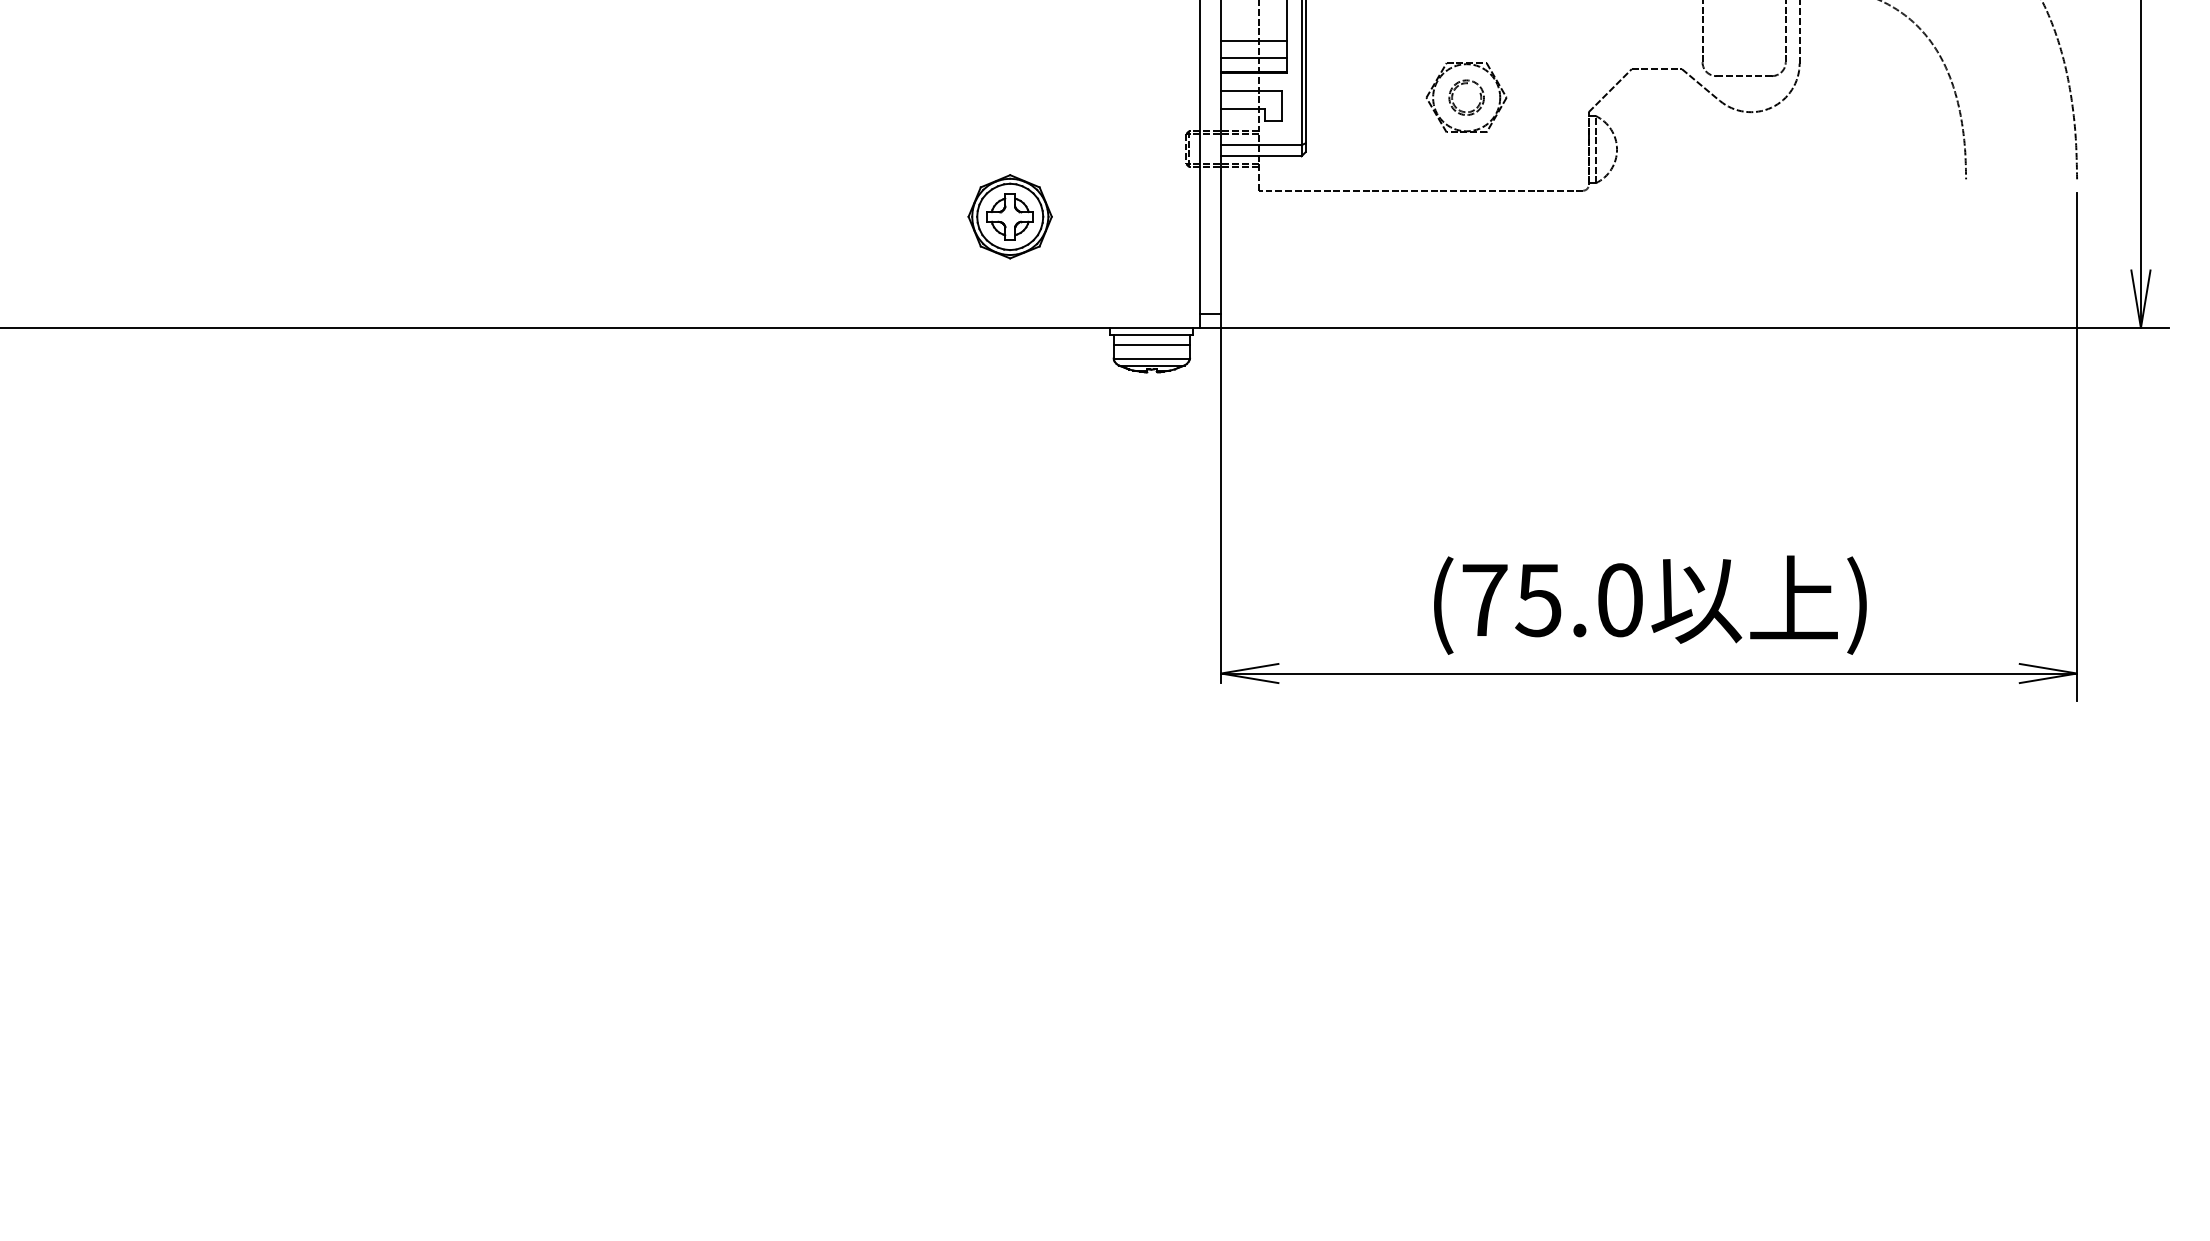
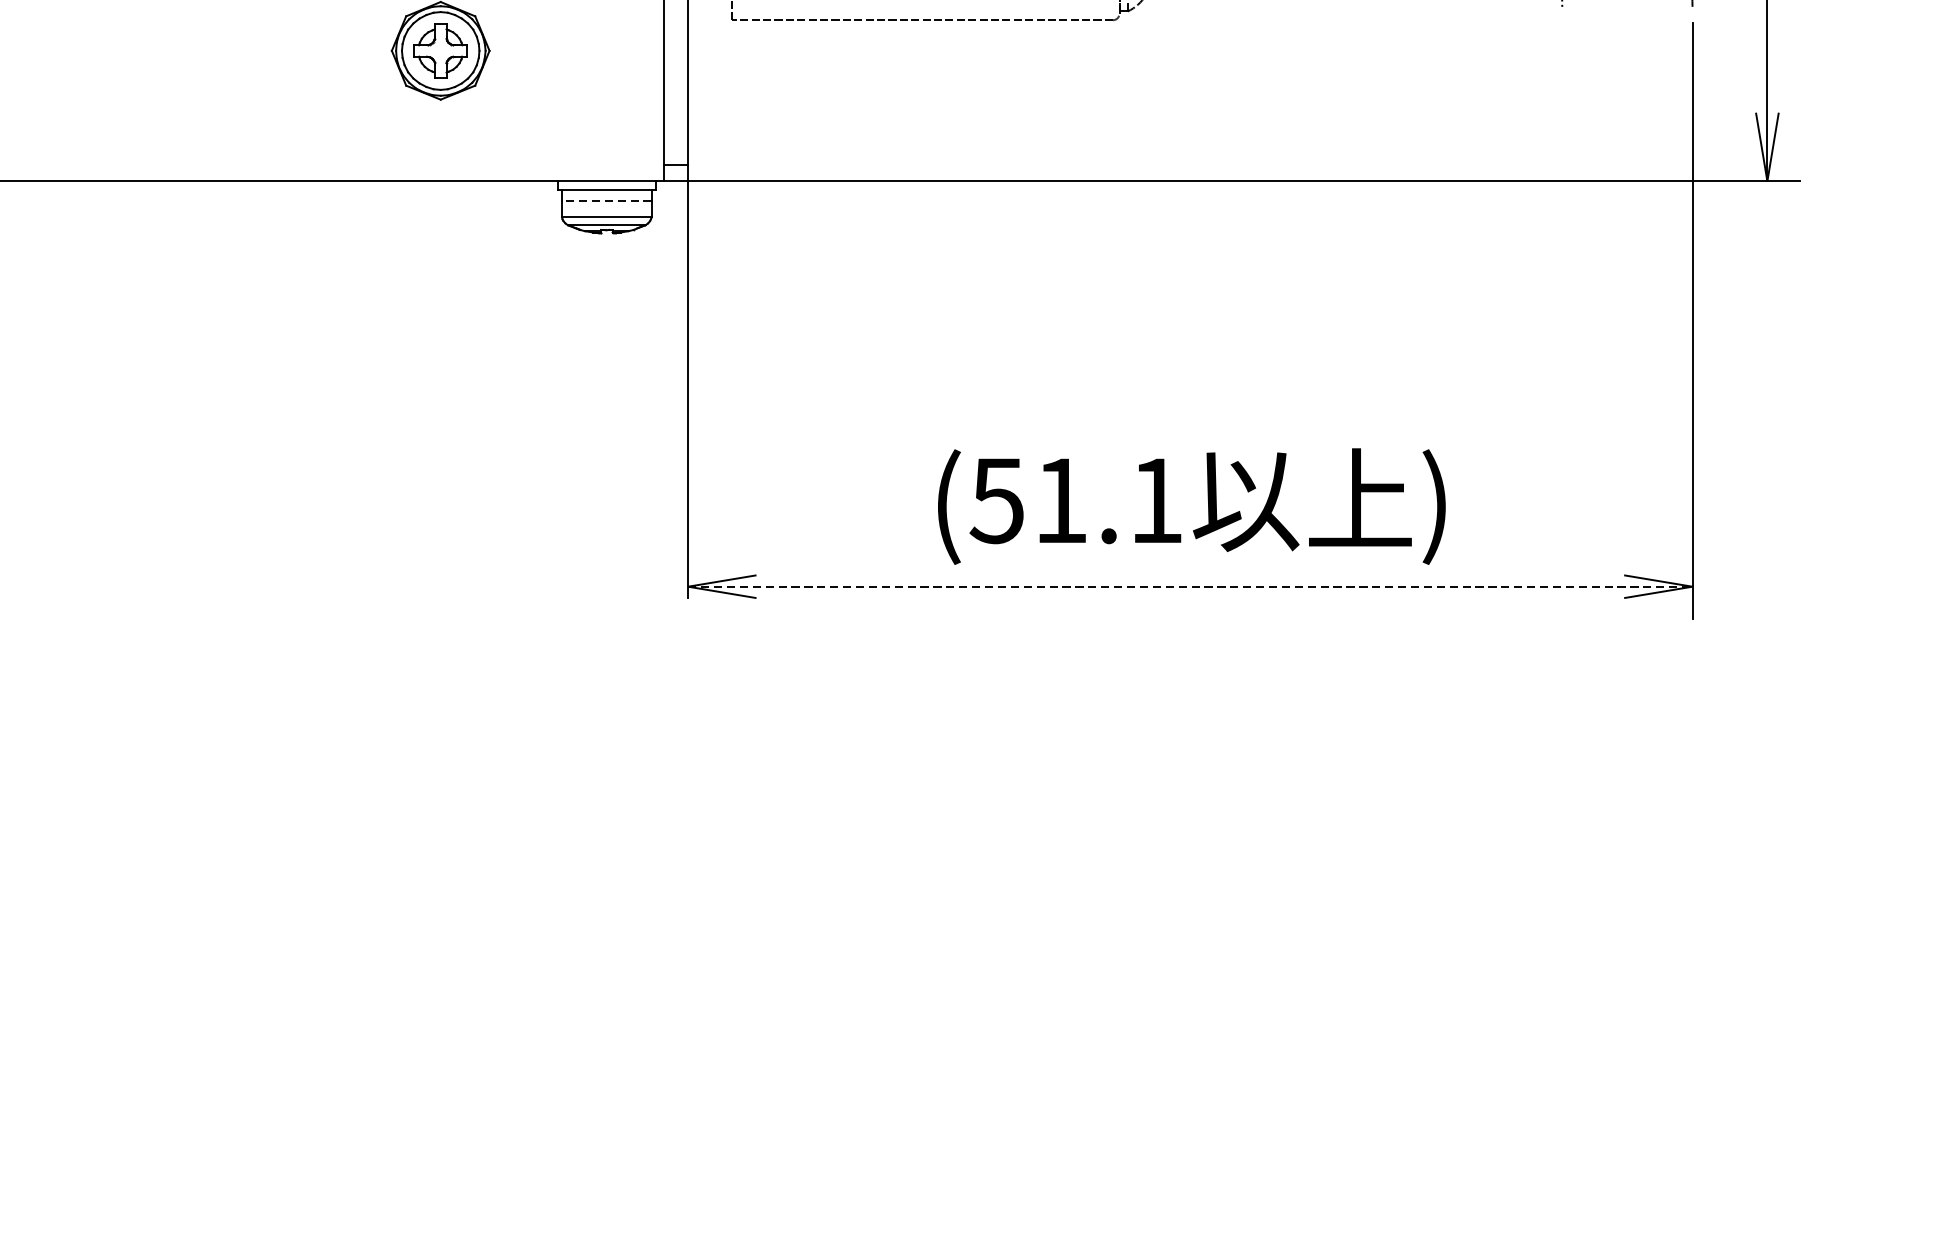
line: (1151, 344) -> (606, 200), solid -> dashed
text: (1551, 600) -> (1075, 501), (75.0 -> (51.1
line: (1649, 673) -> (1190, 586), solid -> dashed

